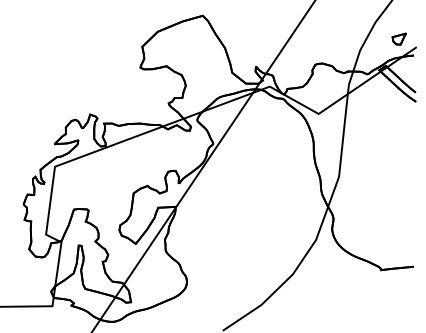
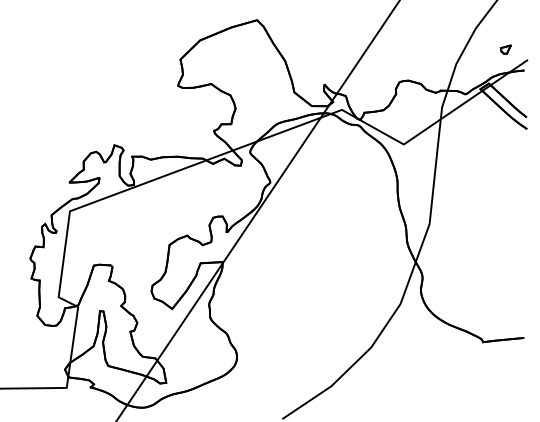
part: (398, 38) -> (505, 49), size x0.6

